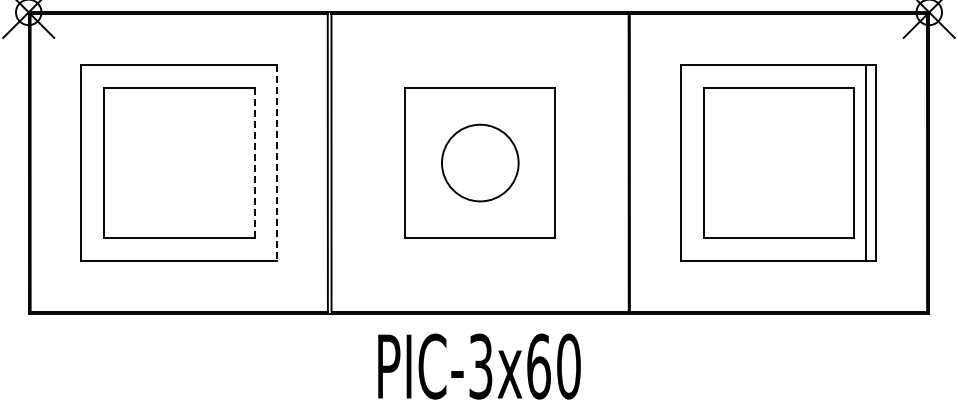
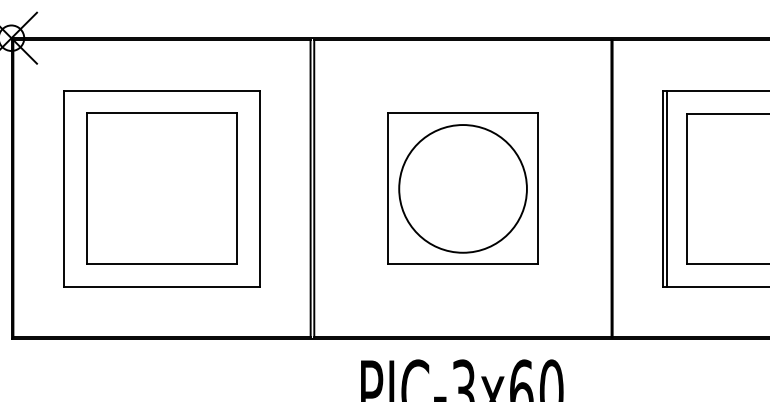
circle: (480, 162) -> (463, 188), size x1.67
line: (684, 162) -> (667, 188), added
line: (254, 163) -> (237, 189), dashed -> solid
line: (277, 163) -> (260, 189), dashed -> solid

